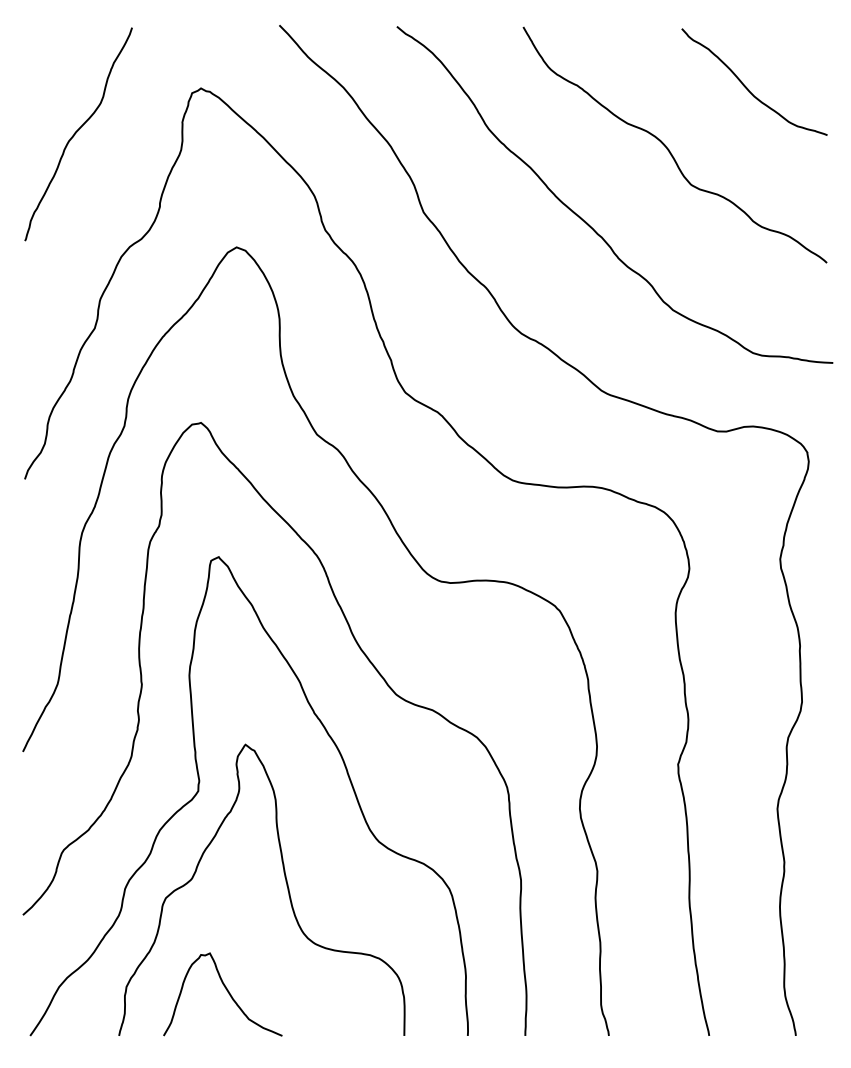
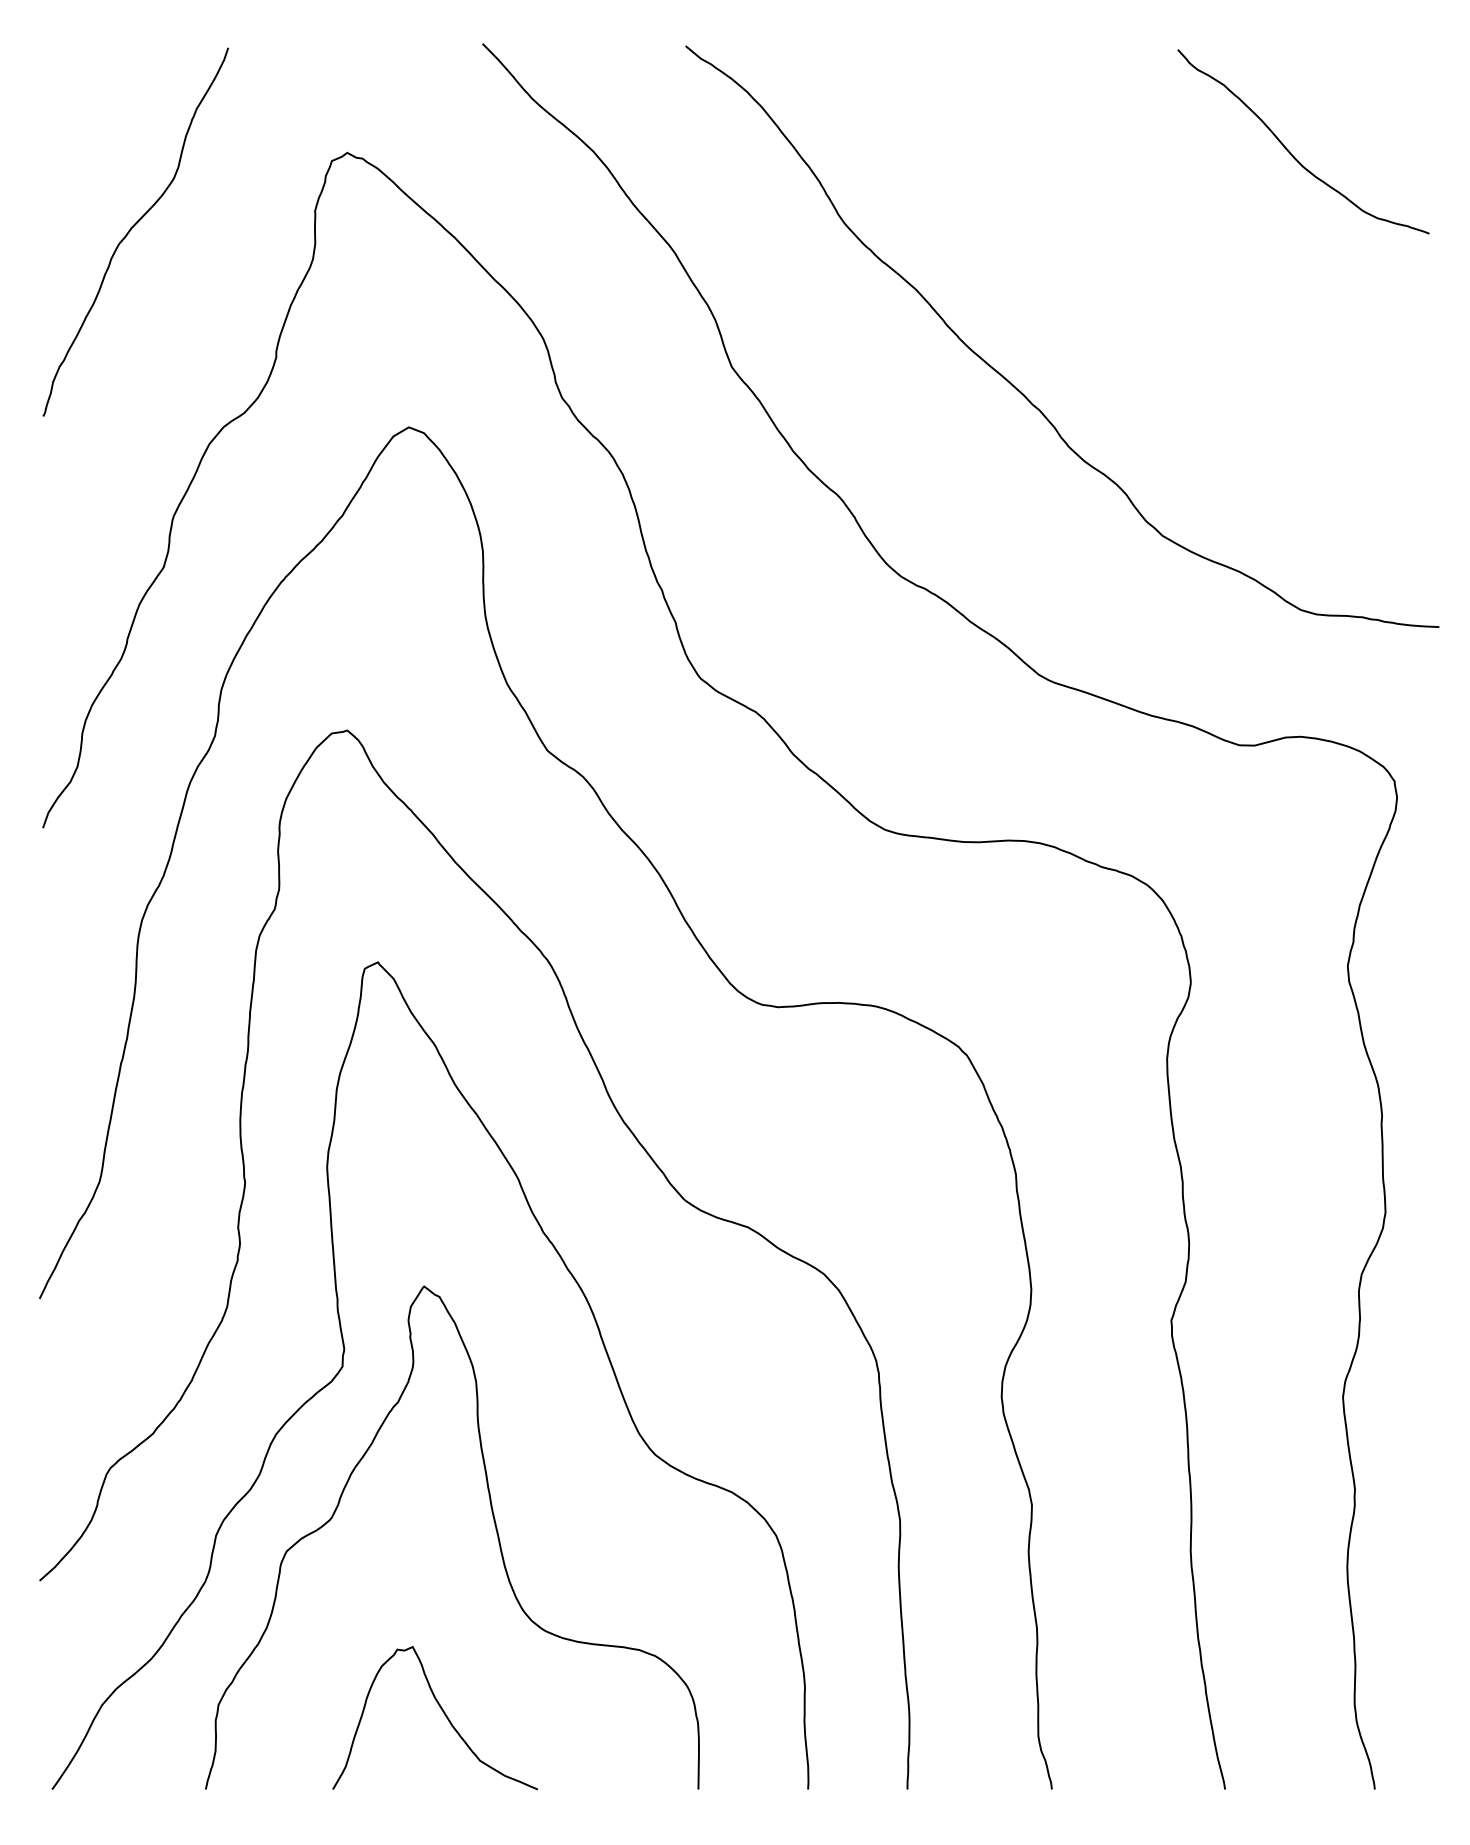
curve: (669, 149) -> (1156, 258), removed
curve: (227, 992) -> (443, 1714), moved

